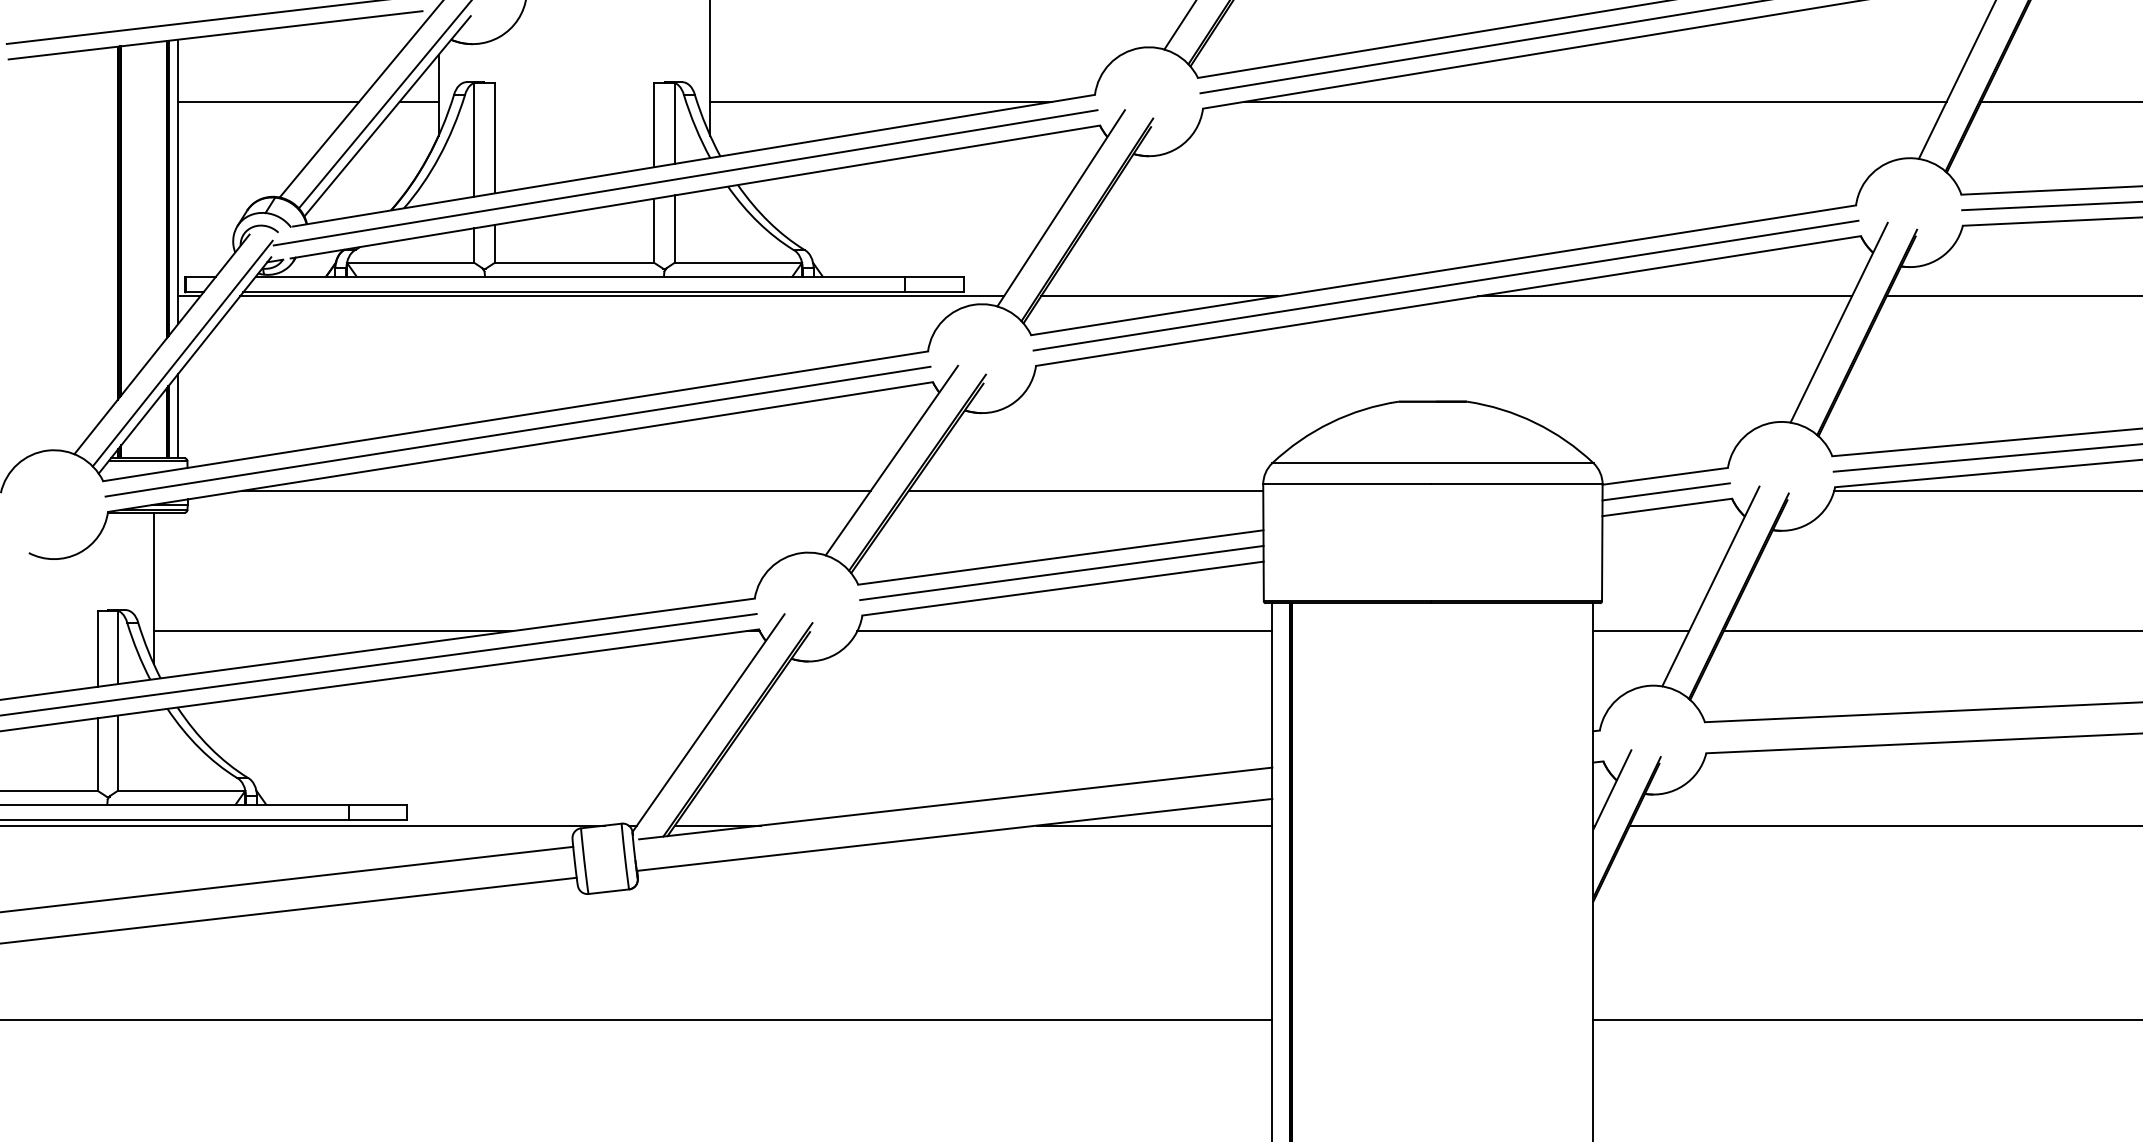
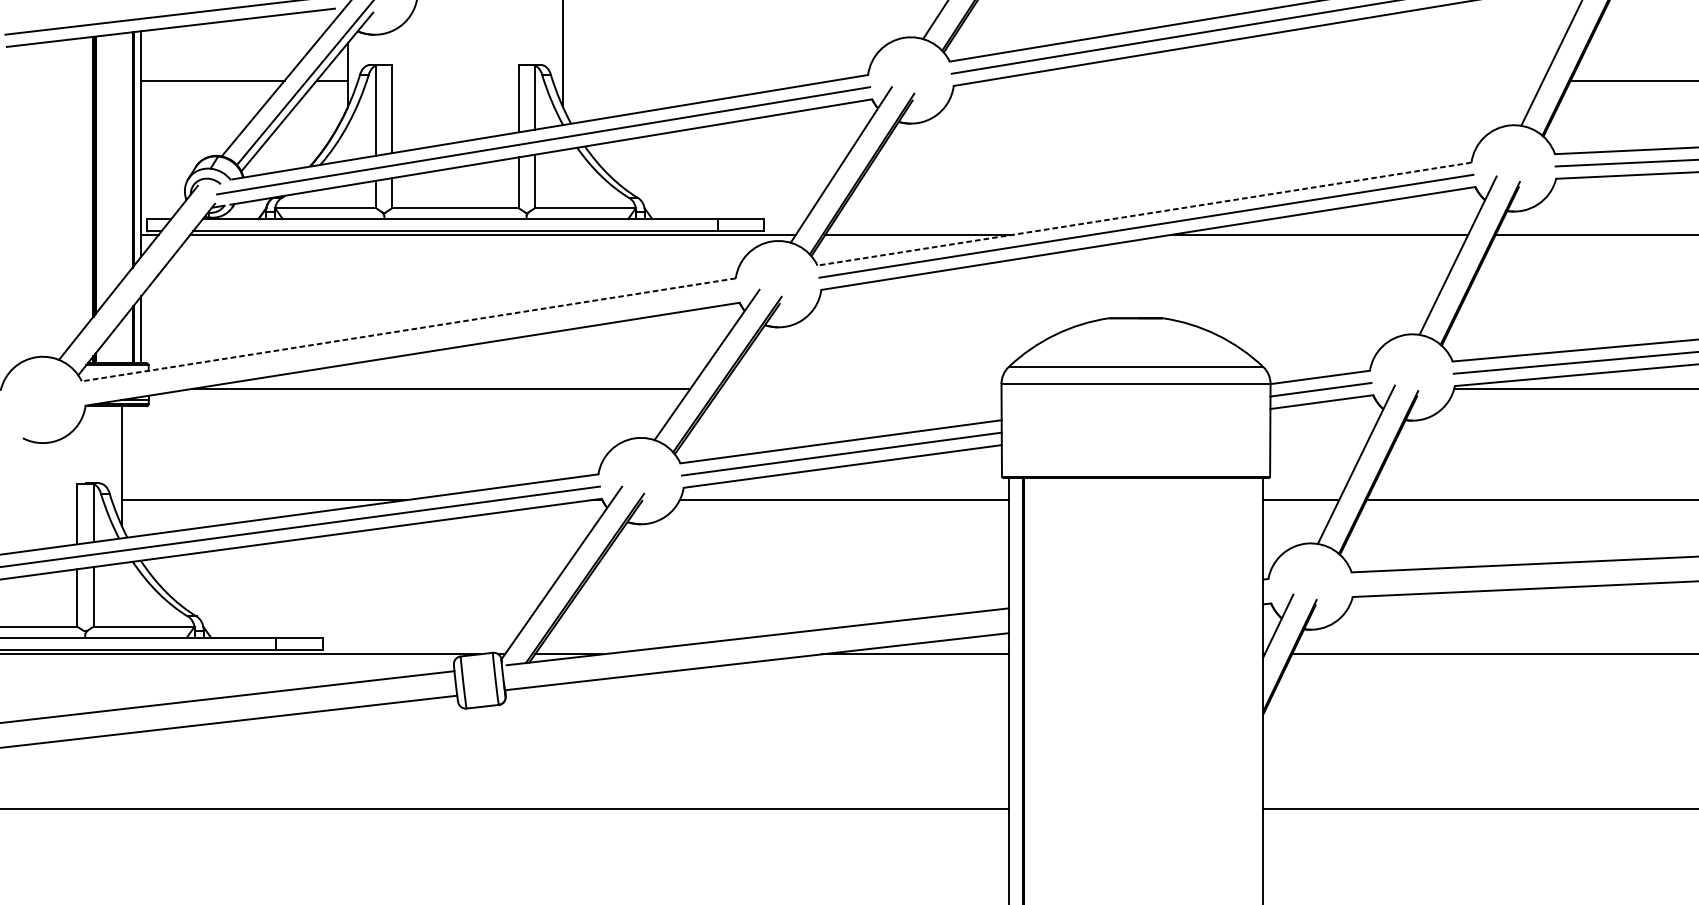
line: (880, 101) -> (698, 80), removed
line: (1594, 101) -> (1264, 80), removed
line: (1443, 270) -> (1144, 214), solid -> dashed
line: (182, 353) -> (144, 280), removed
line: (515, 416) -> (408, 330), solid -> dashed
line: (517, 431) -> (410, 341), removed
line: (1085, 490) -> (860, 388), removed

